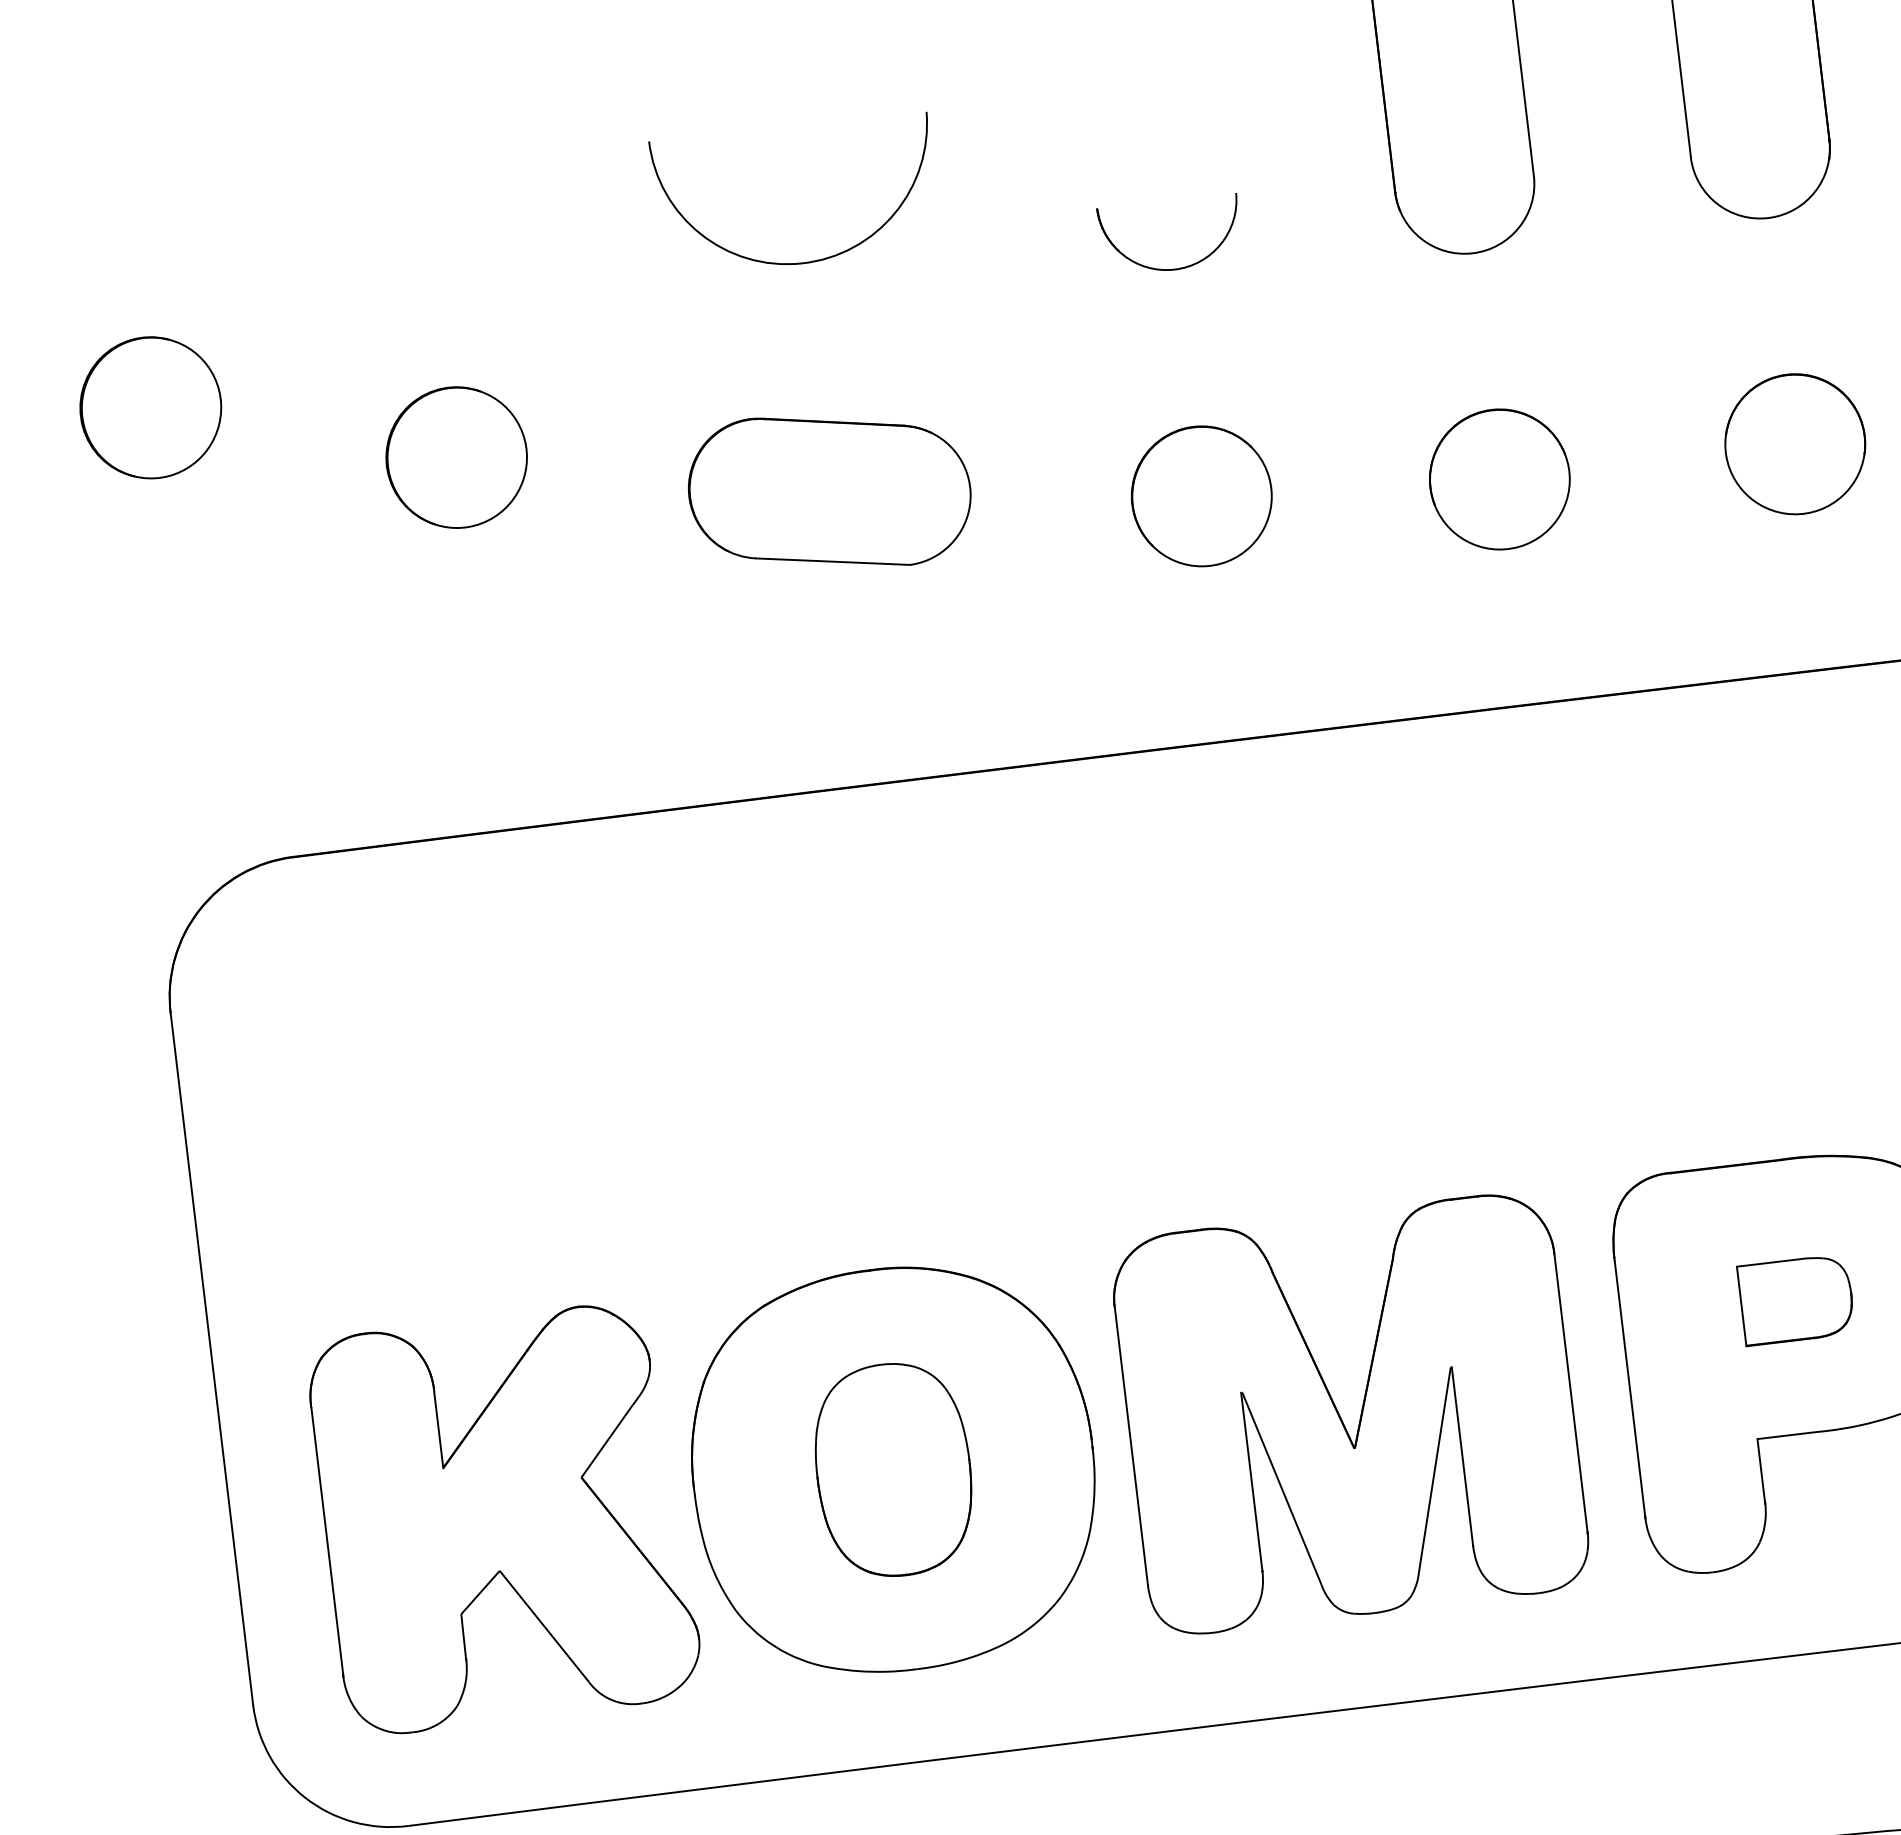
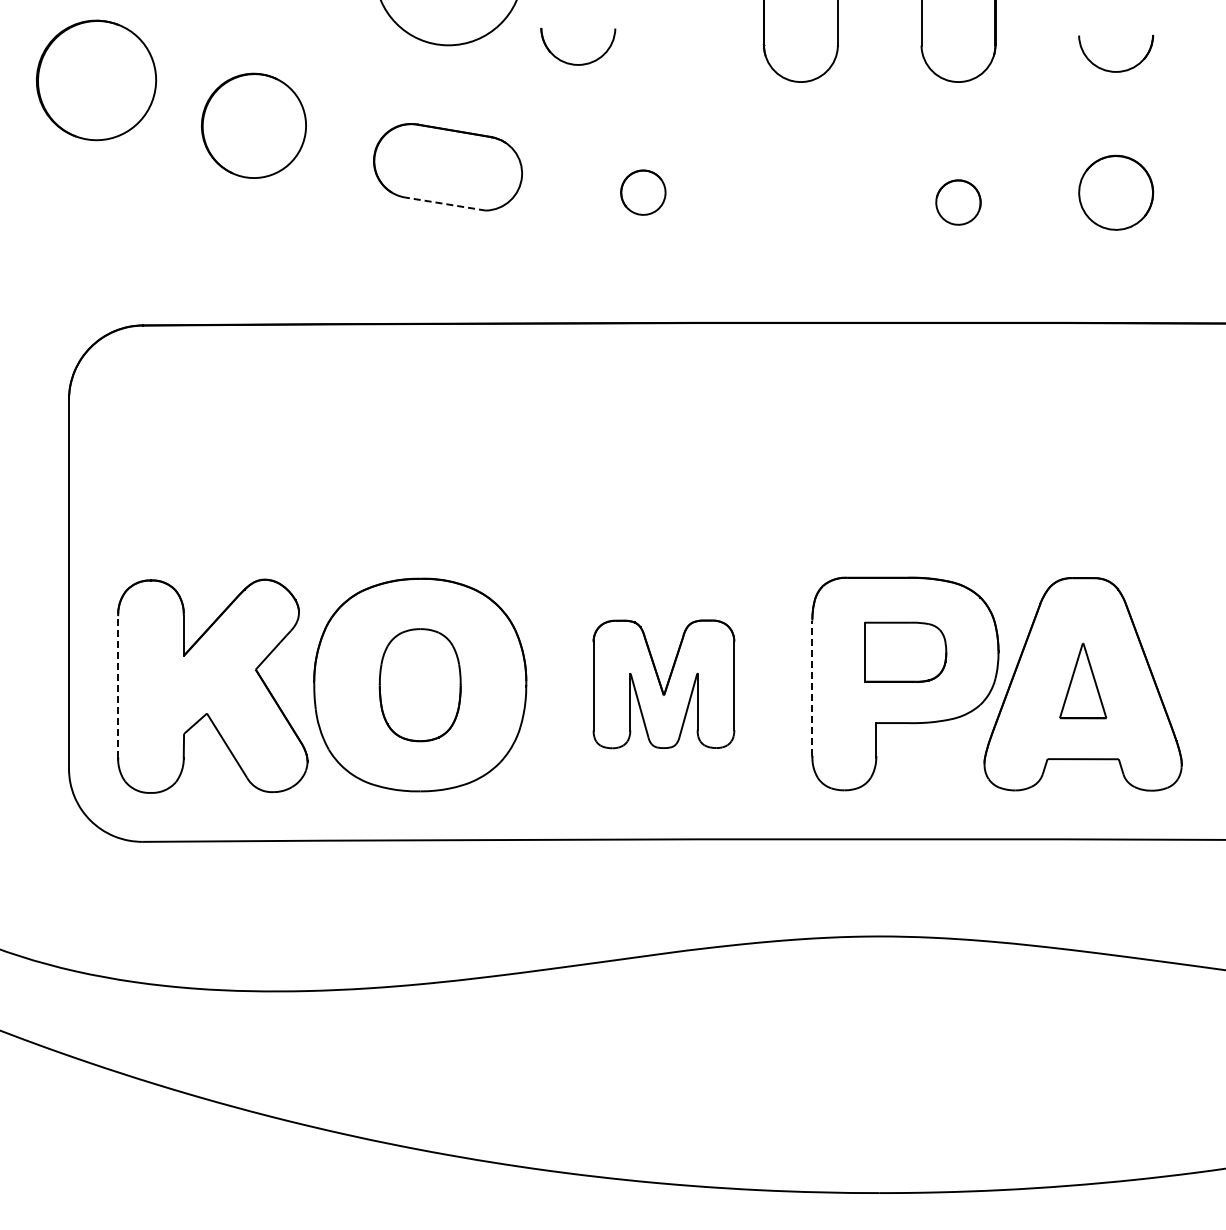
part: (1167, 267) -> (574, 63), moved
part: (150, 407) -> (96, 80), size x1.6
part: (1795, 443) -> (958, 202), size x0.6
part: (457, 457) -> (254, 125), size x1.4
part: (1498, 479) -> (800, 202), removed
part: (1202, 495) -> (643, 192), size x0.6
line: (833, 562) -> (445, 204), solid -> dashed
part: (1796, 1300) -> (905, 652), size x1.4
line: (1630, 1388) -> (812, 688), solid -> dashed
part: (1349, 1414) -> (663, 684), size x0.6
line: (327, 1539) -> (118, 686), solid -> dashed

